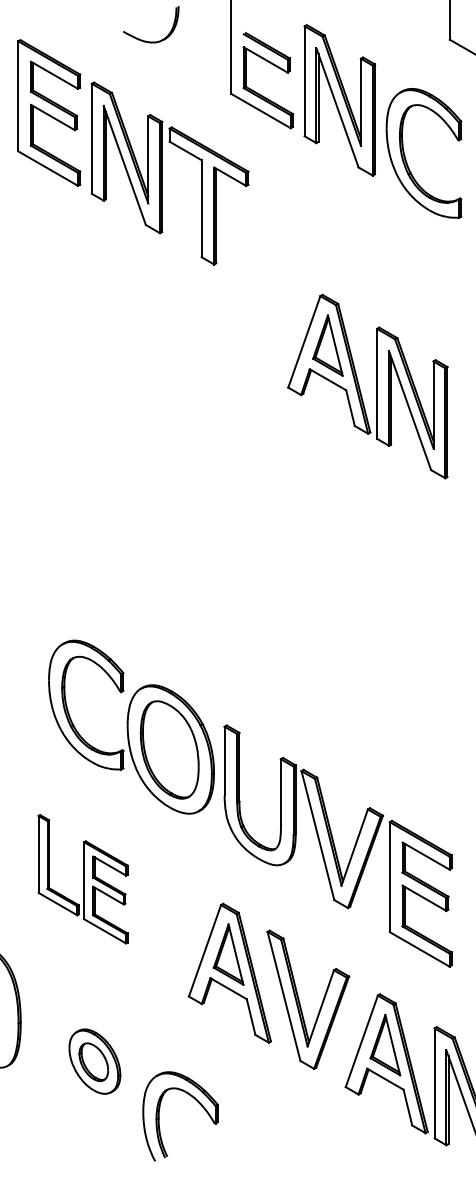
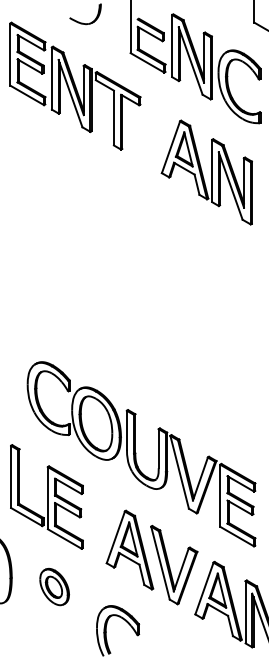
part: (367, 386) -> (206, 172), moved
part: (82, 878) -> (46, 496), size x1.43
part: (94, 1060) -> (54, 586), moved
part: (195, 1101) -> (126, 622), moved

